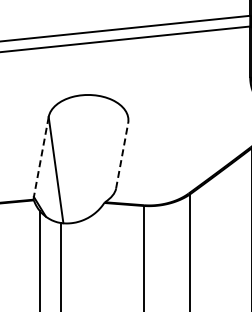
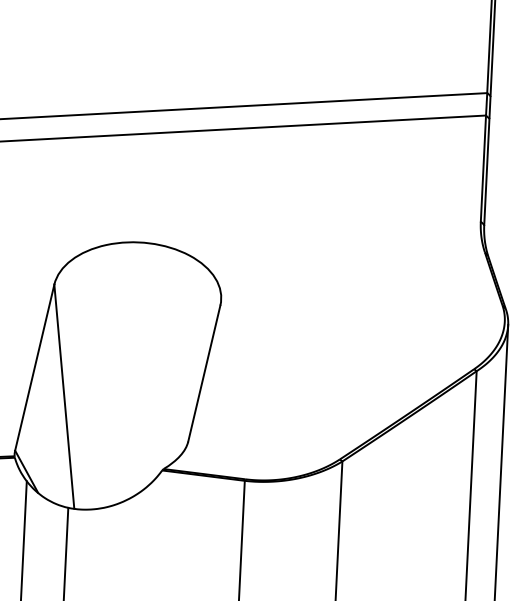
line: (122, 155) -> (205, 372), dashed -> solid
line: (41, 157) -> (35, 368), dashed -> solid

